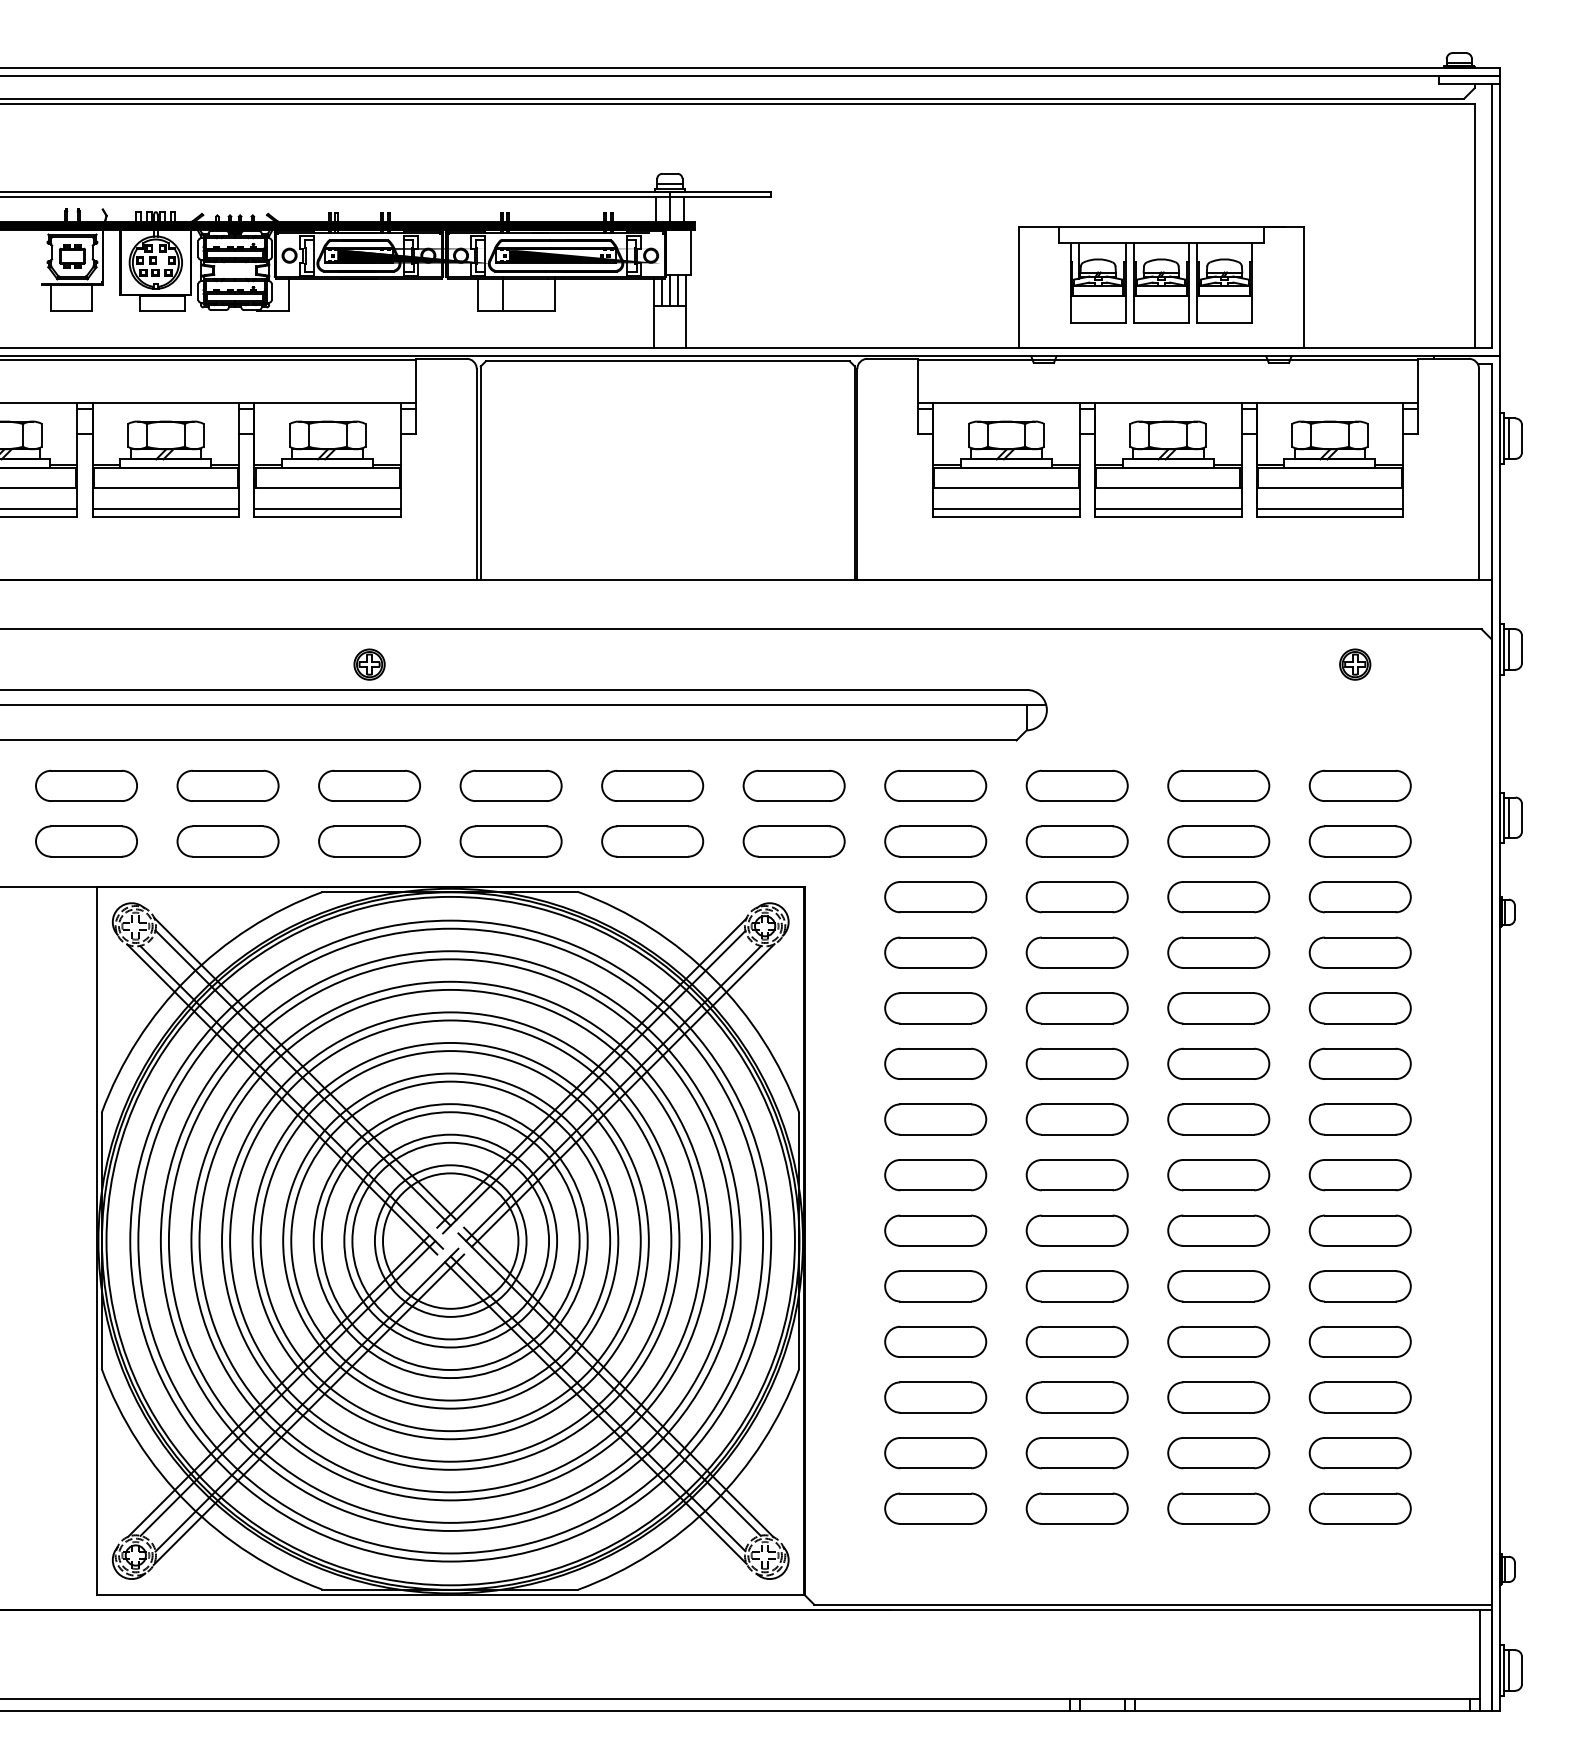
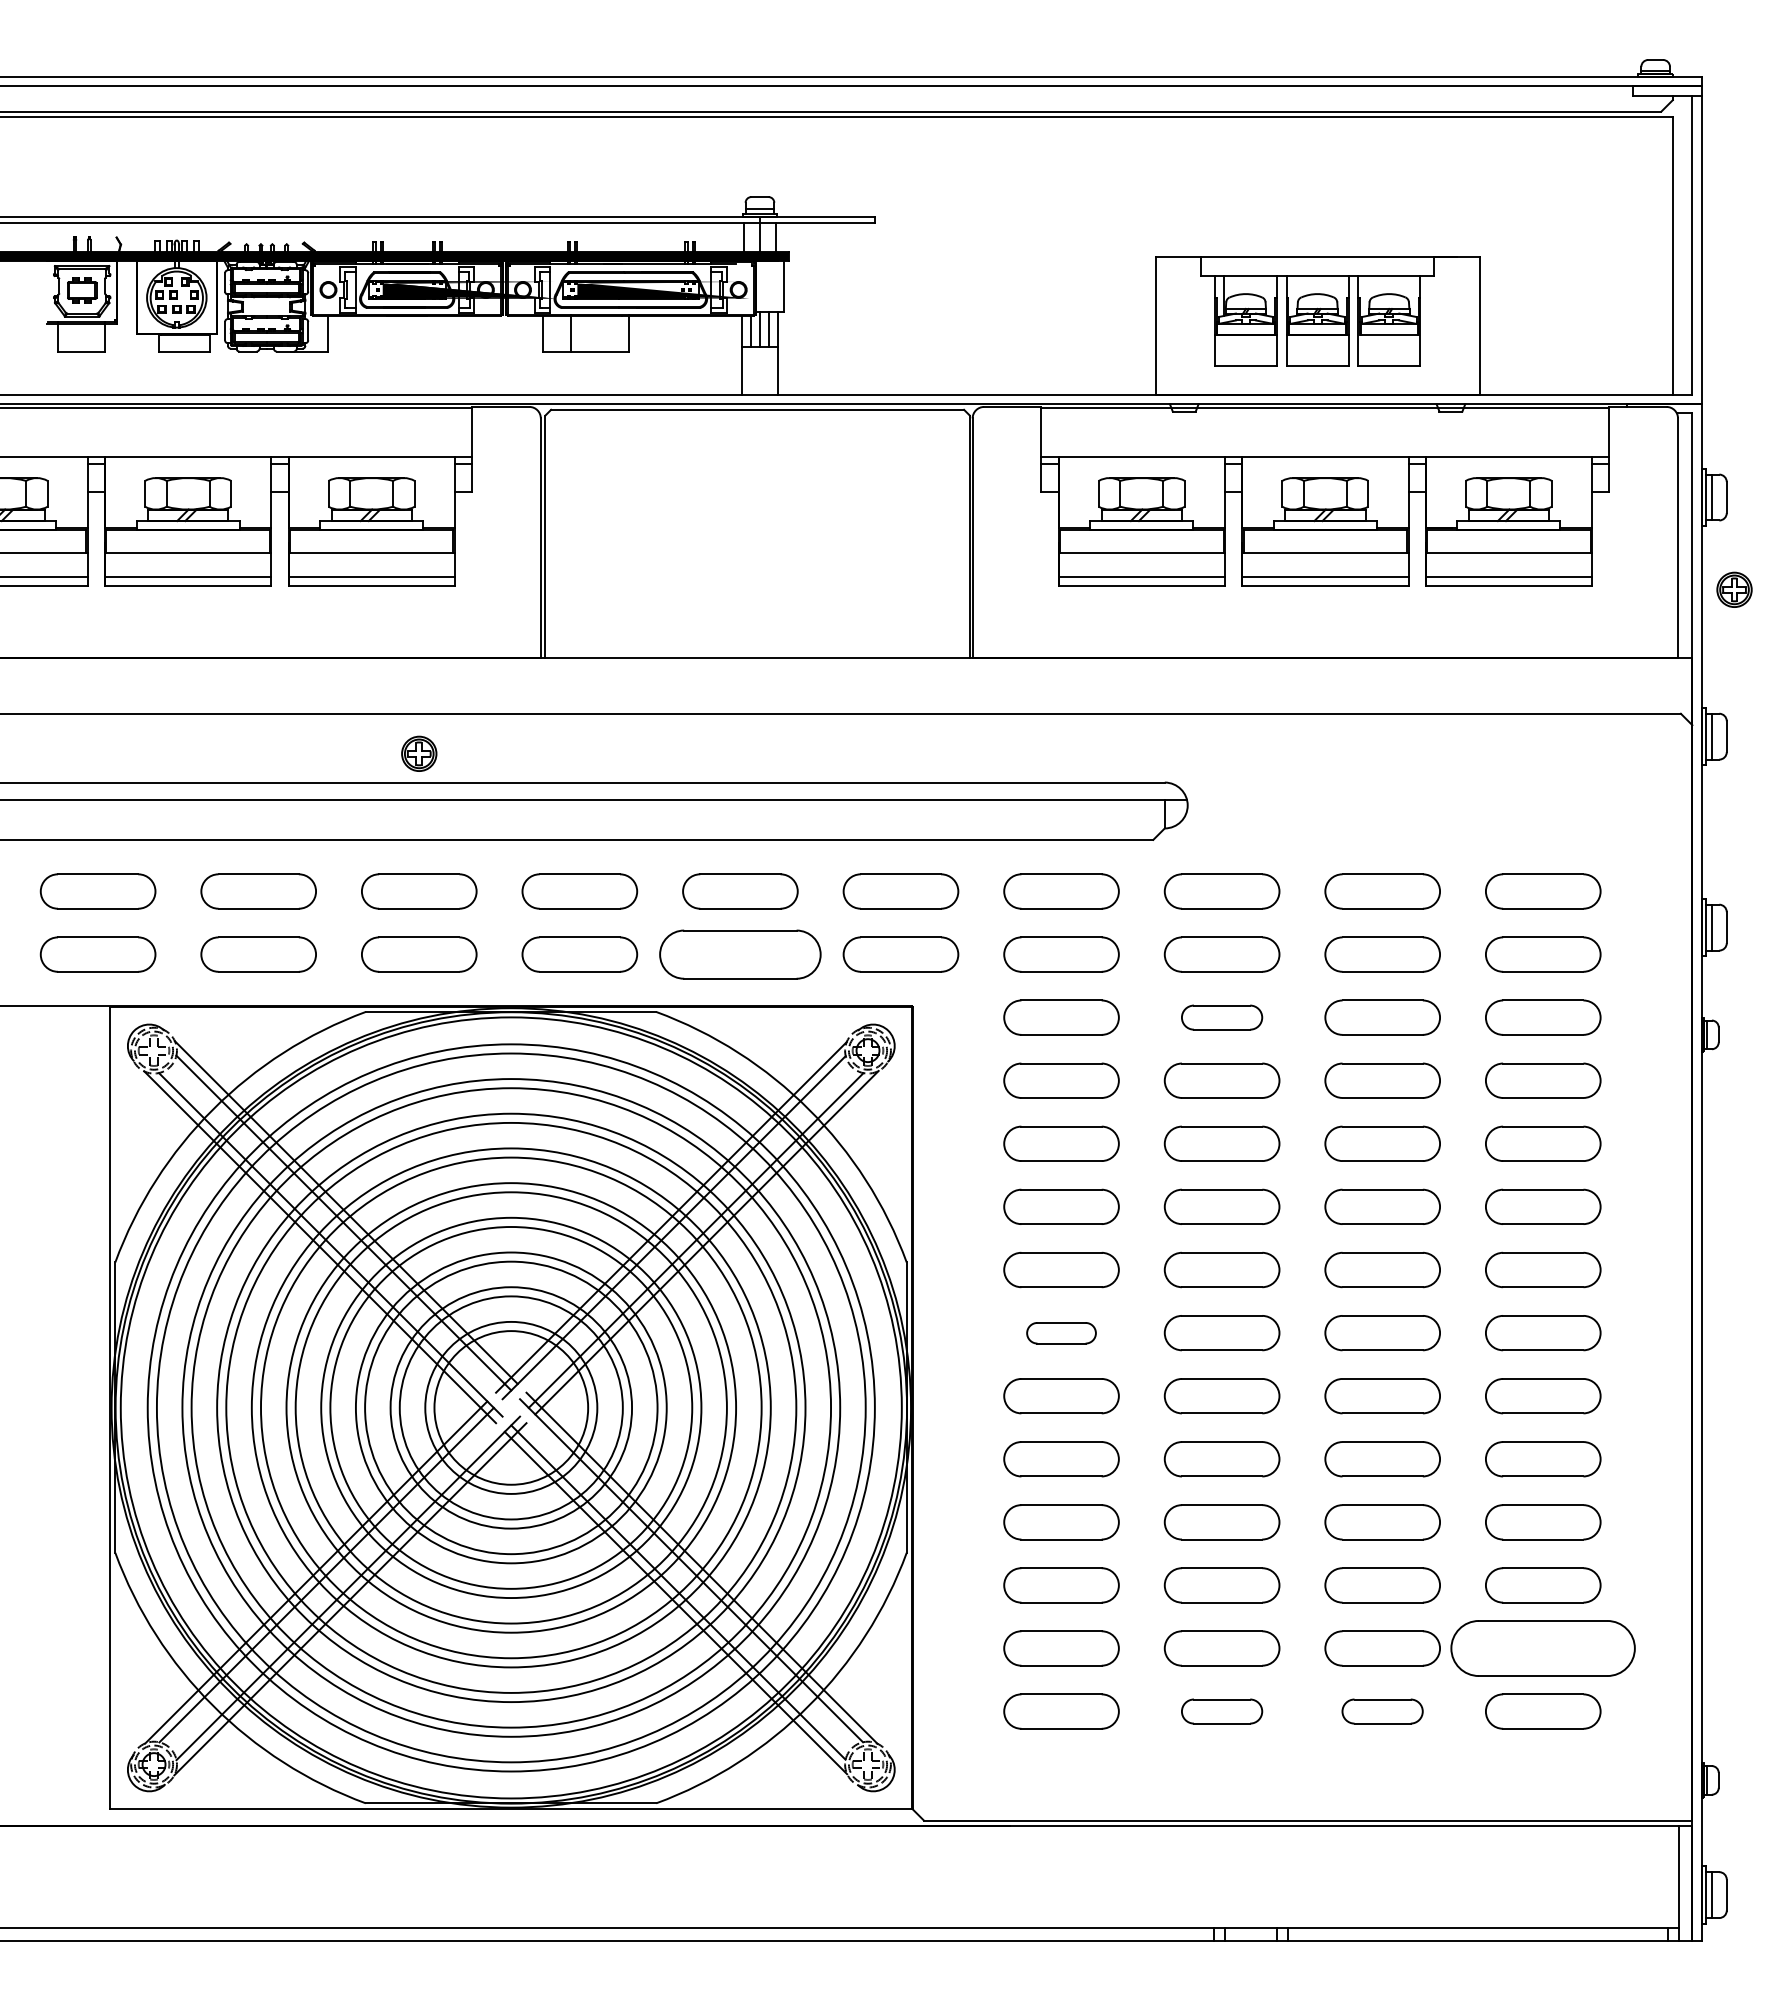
part: (1355, 664) -> (1734, 589), moved
part: (652, 841) -> (740, 954), size x1.4
part: (1076, 896) -> (1221, 1017), size x0.7
part: (935, 1175) -> (1061, 1333), size x0.6
part: (1360, 1453) -> (1543, 1648), size x1.6
part: (1076, 1508) -> (1221, 1711), size x0.7
part: (1218, 1508) -> (1382, 1711), size x0.7

